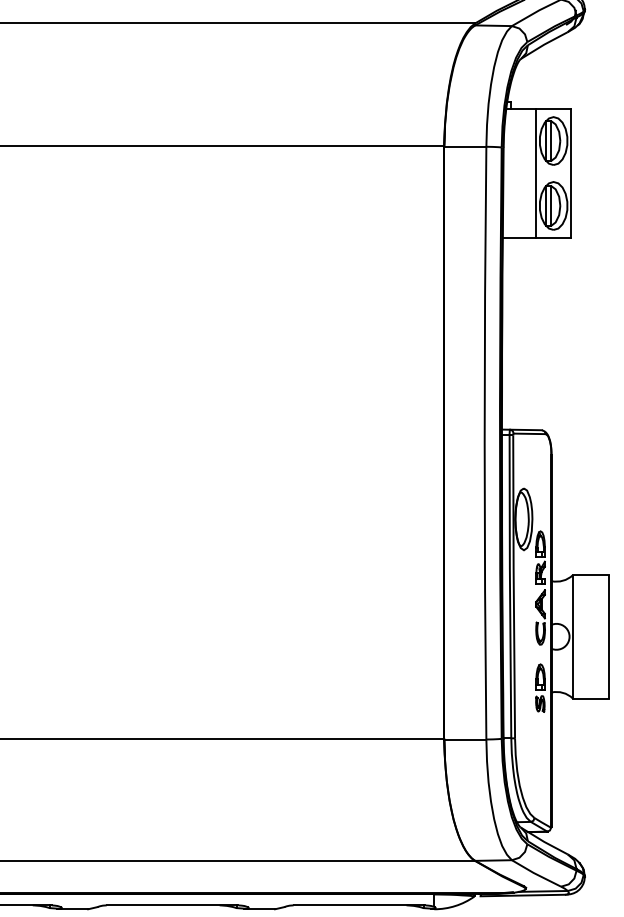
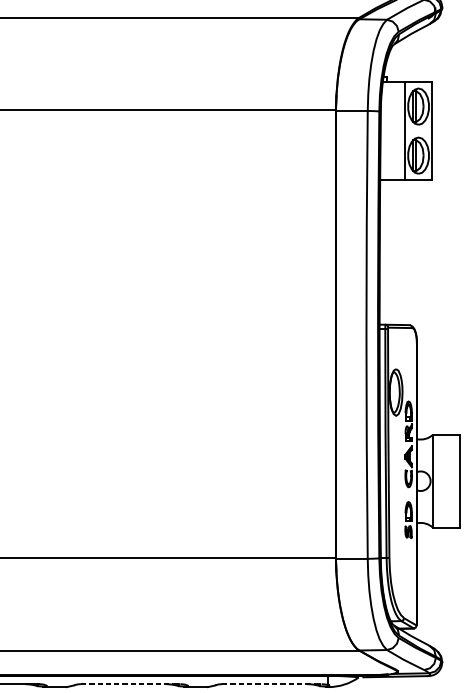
line: (172, 905) -> (130, 684), solid -> dashed
line: (359, 905) -> (271, 684), solid -> dashed

